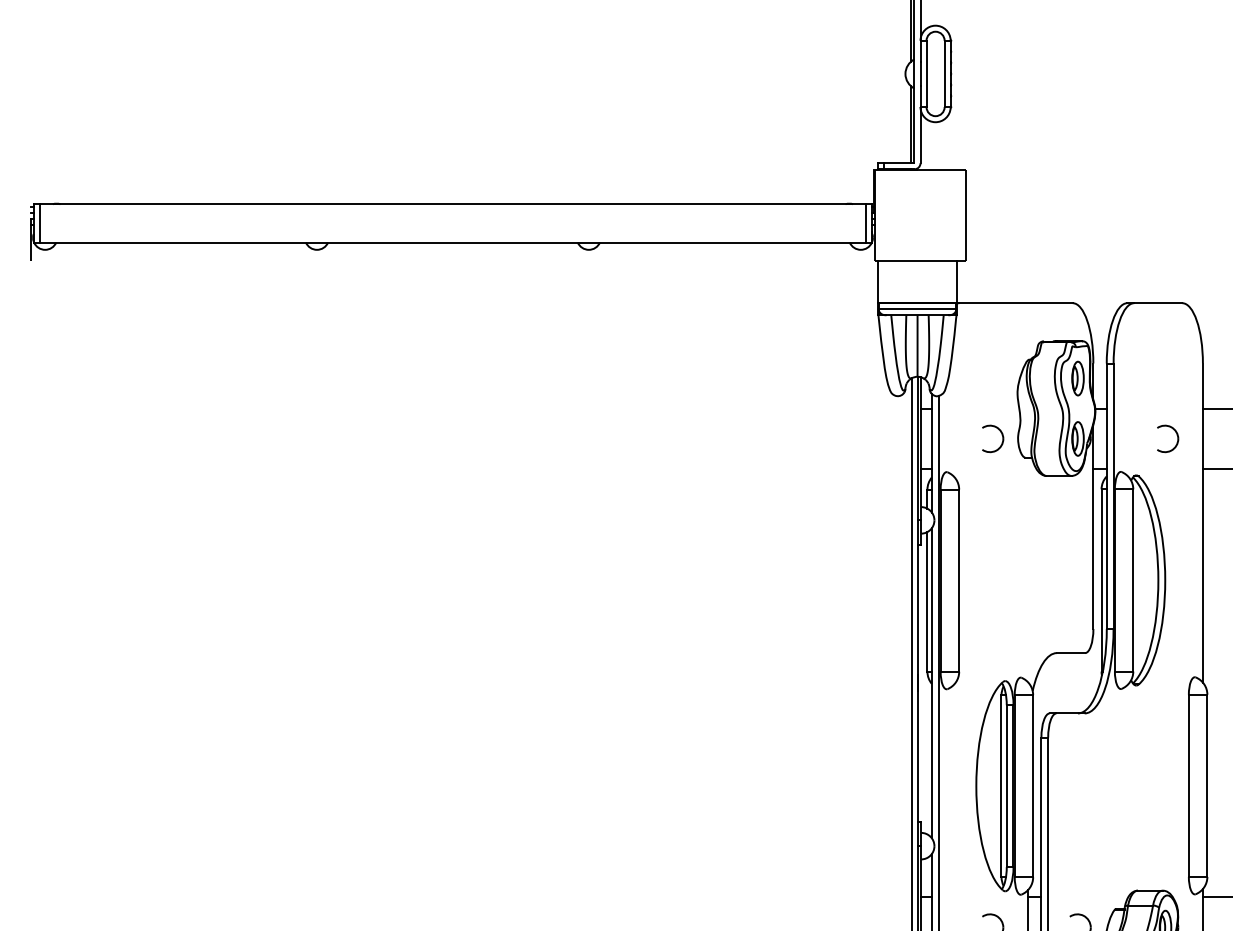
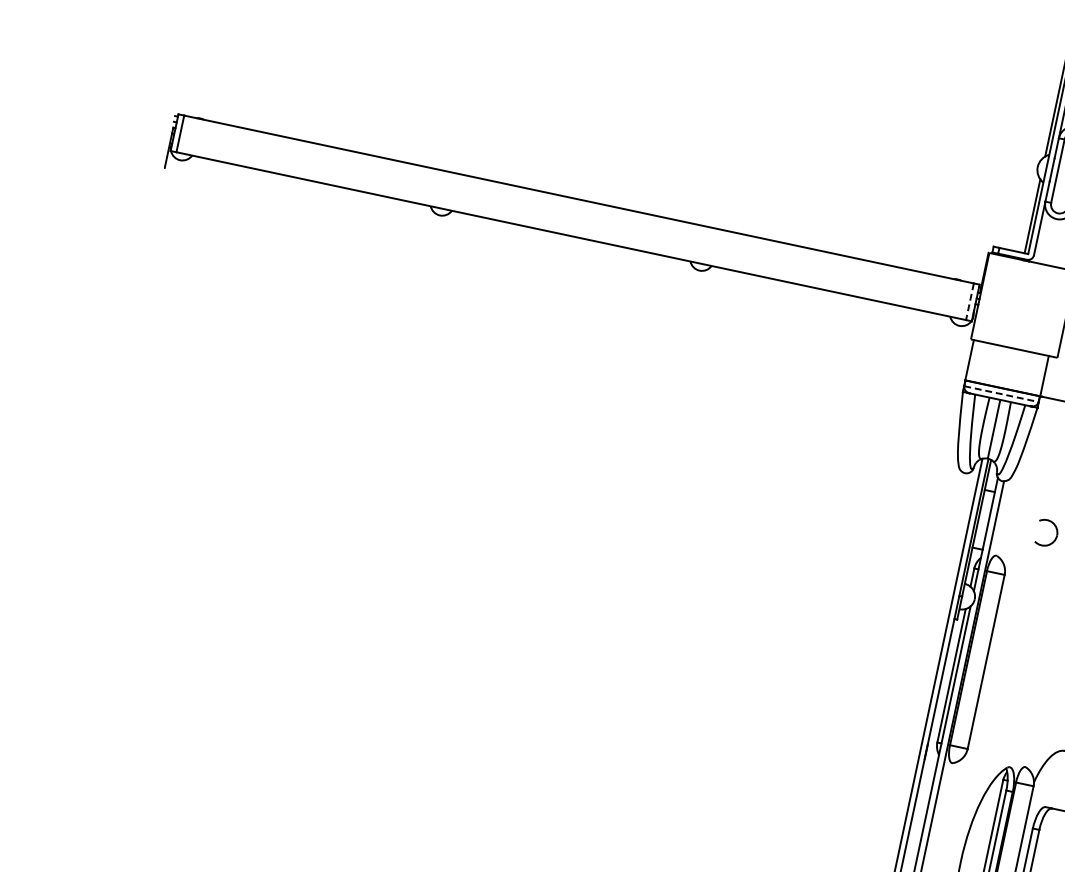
line: (866, 223) -> (970, 301), solid -> dashed
line: (917, 309) -> (1001, 394), solid -> dashed

